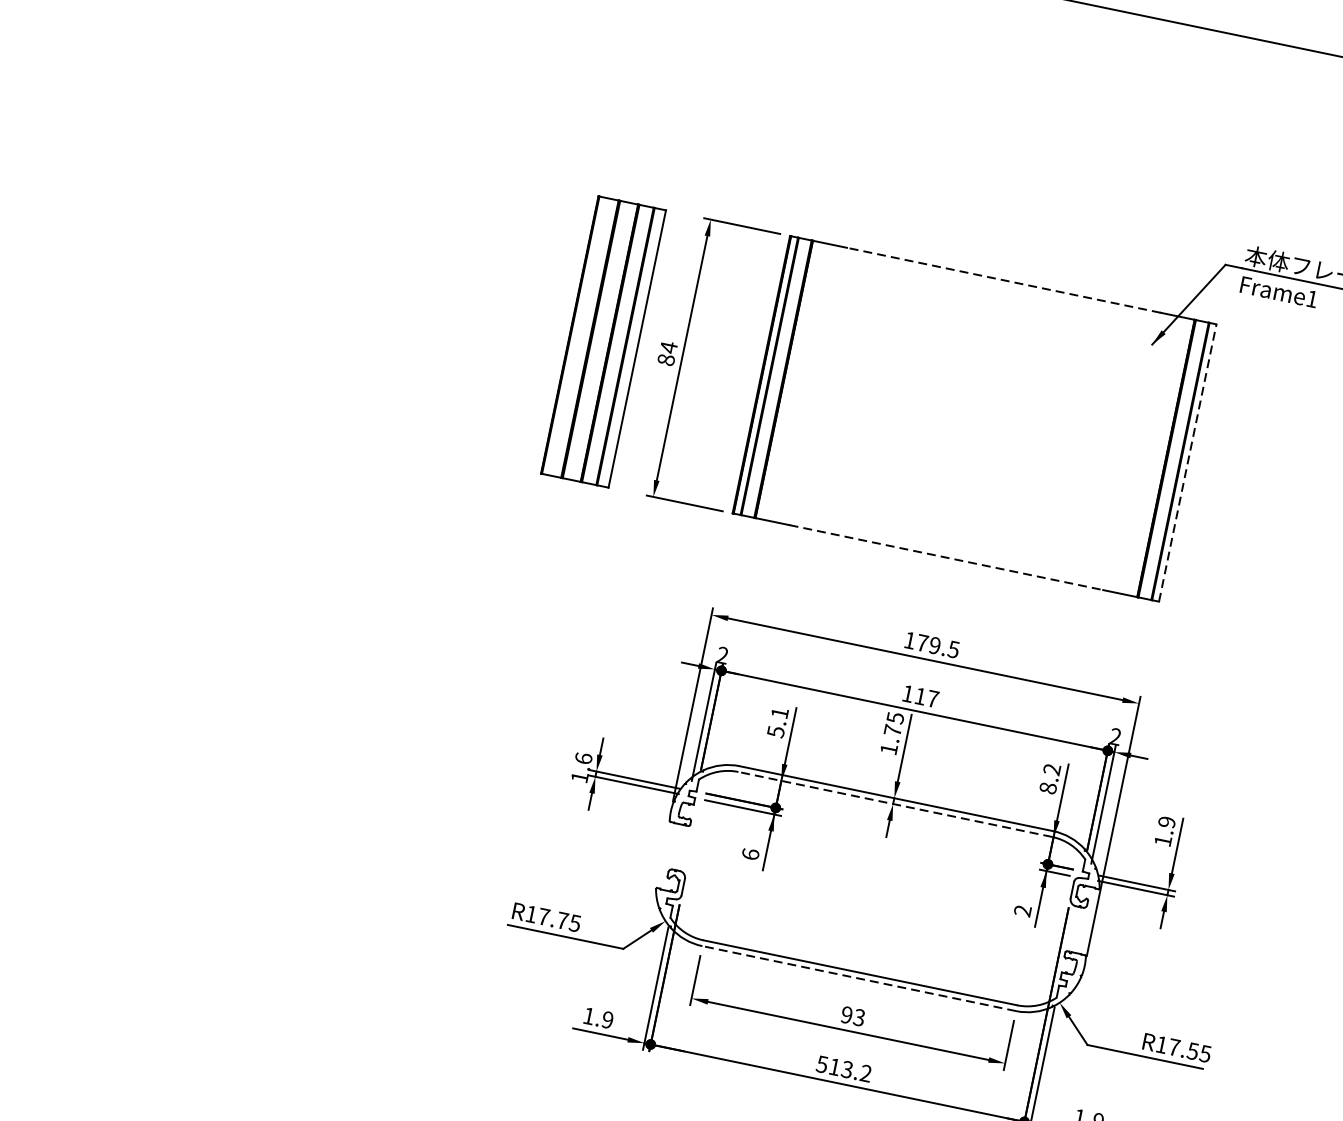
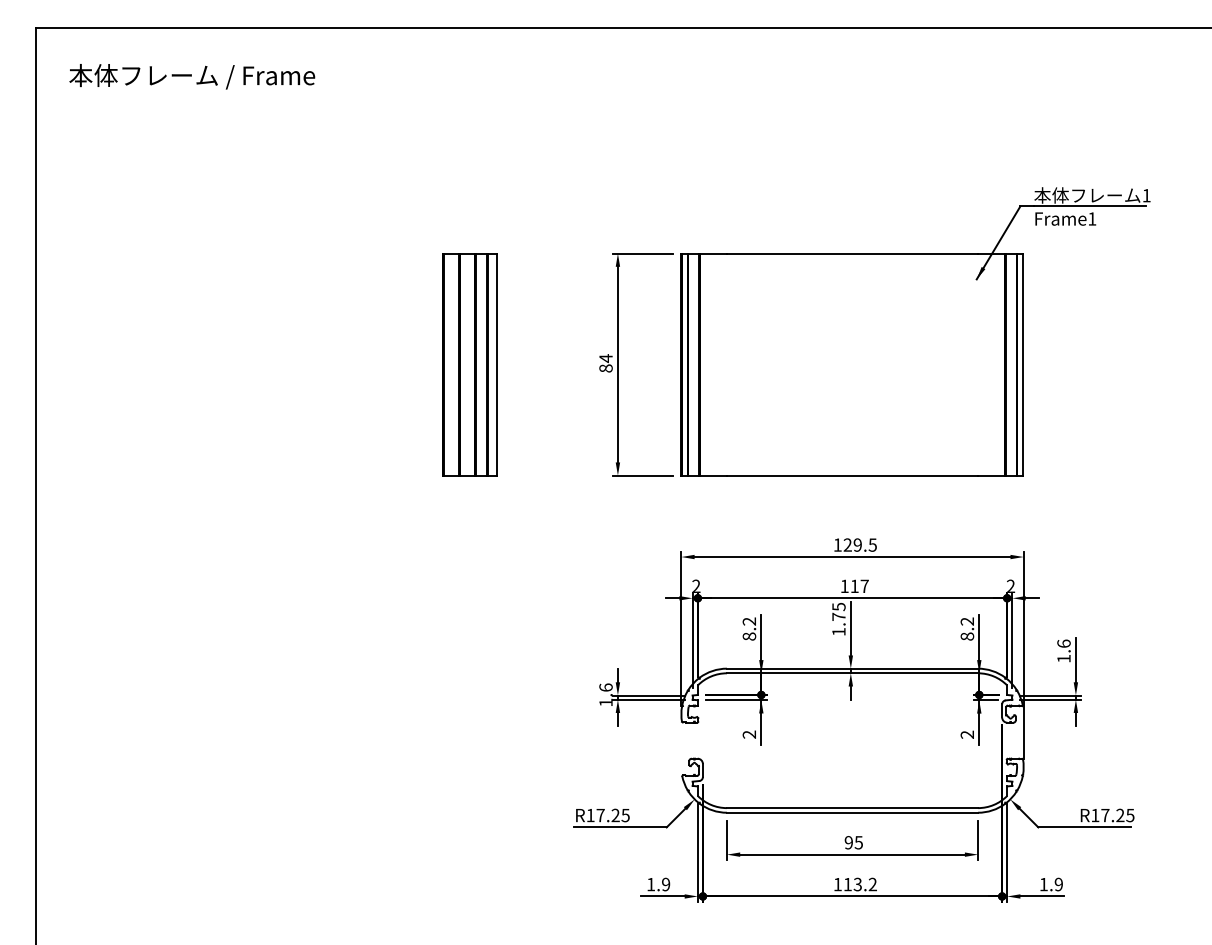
line: (1003, 280) -> (852, 253), dashed -> solid
part: (602, 341) -> (469, 364), moved
line: (1187, 462) -> (1022, 364), dashed -> solid
line: (946, 557) -> (852, 475), dashed -> solid
text: (922, 642) -> (847, 544), 179.5 -> 129.5
text: (778, 721) -> (749, 628), 5.1 -> 8.2
line: (895, 804) -> (852, 673), dashed -> solid
text: (1166, 821) -> (1063, 643), 1.9 -> 1.6
text: (750, 854) -> (749, 734), 6 -> 2
text: (562, 920) -> (615, 815), R17.75 -> R17.25
line: (859, 978) -> (852, 812), dashed -> solid
text: (858, 1017) -> (858, 842), 93 -> 95
text: (1193, 1051) -> (1120, 815), R17.55 -> R17.25
text: (821, 1064) -> (837, 884), 513.2 -> 113.2

